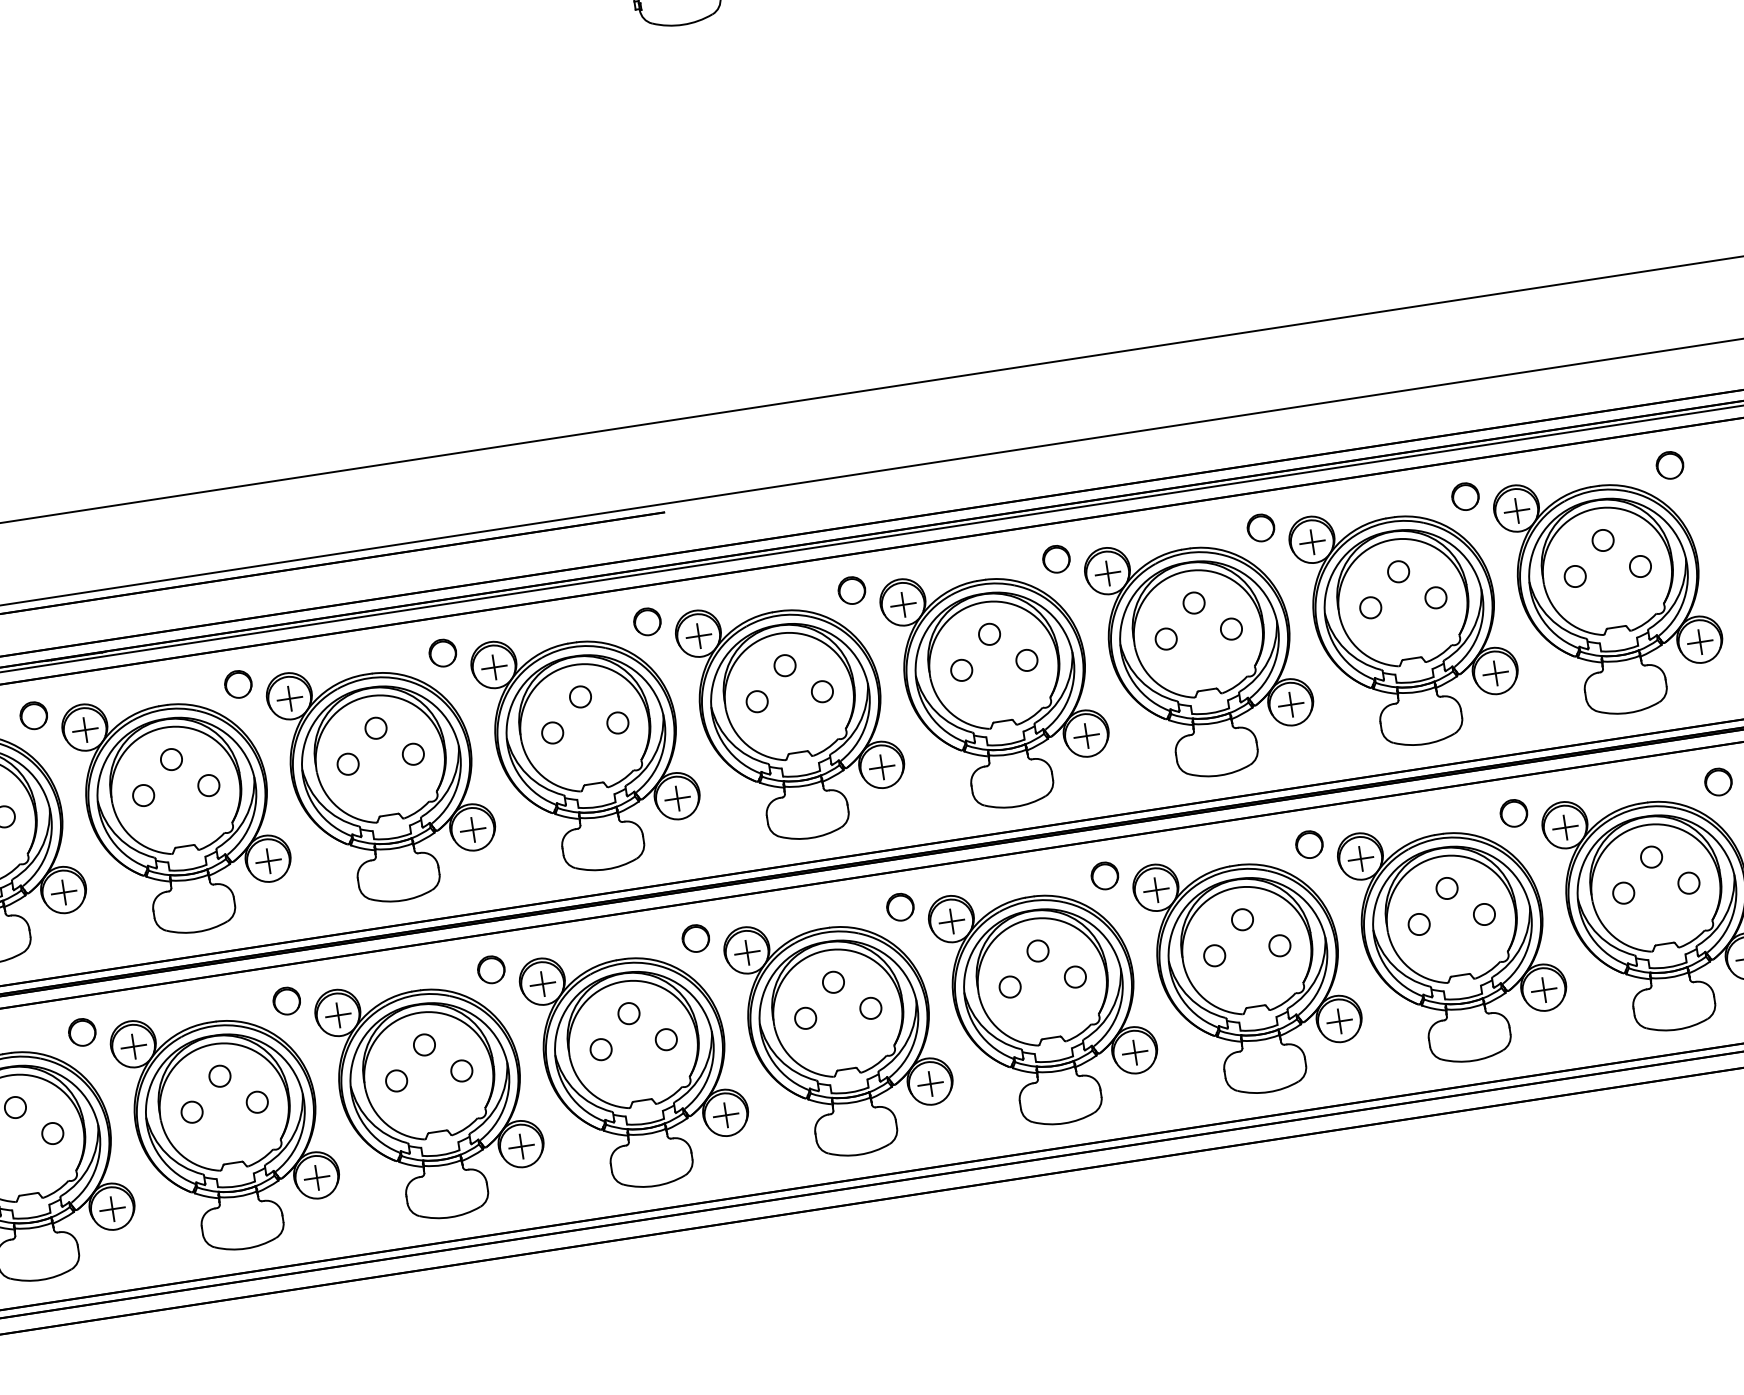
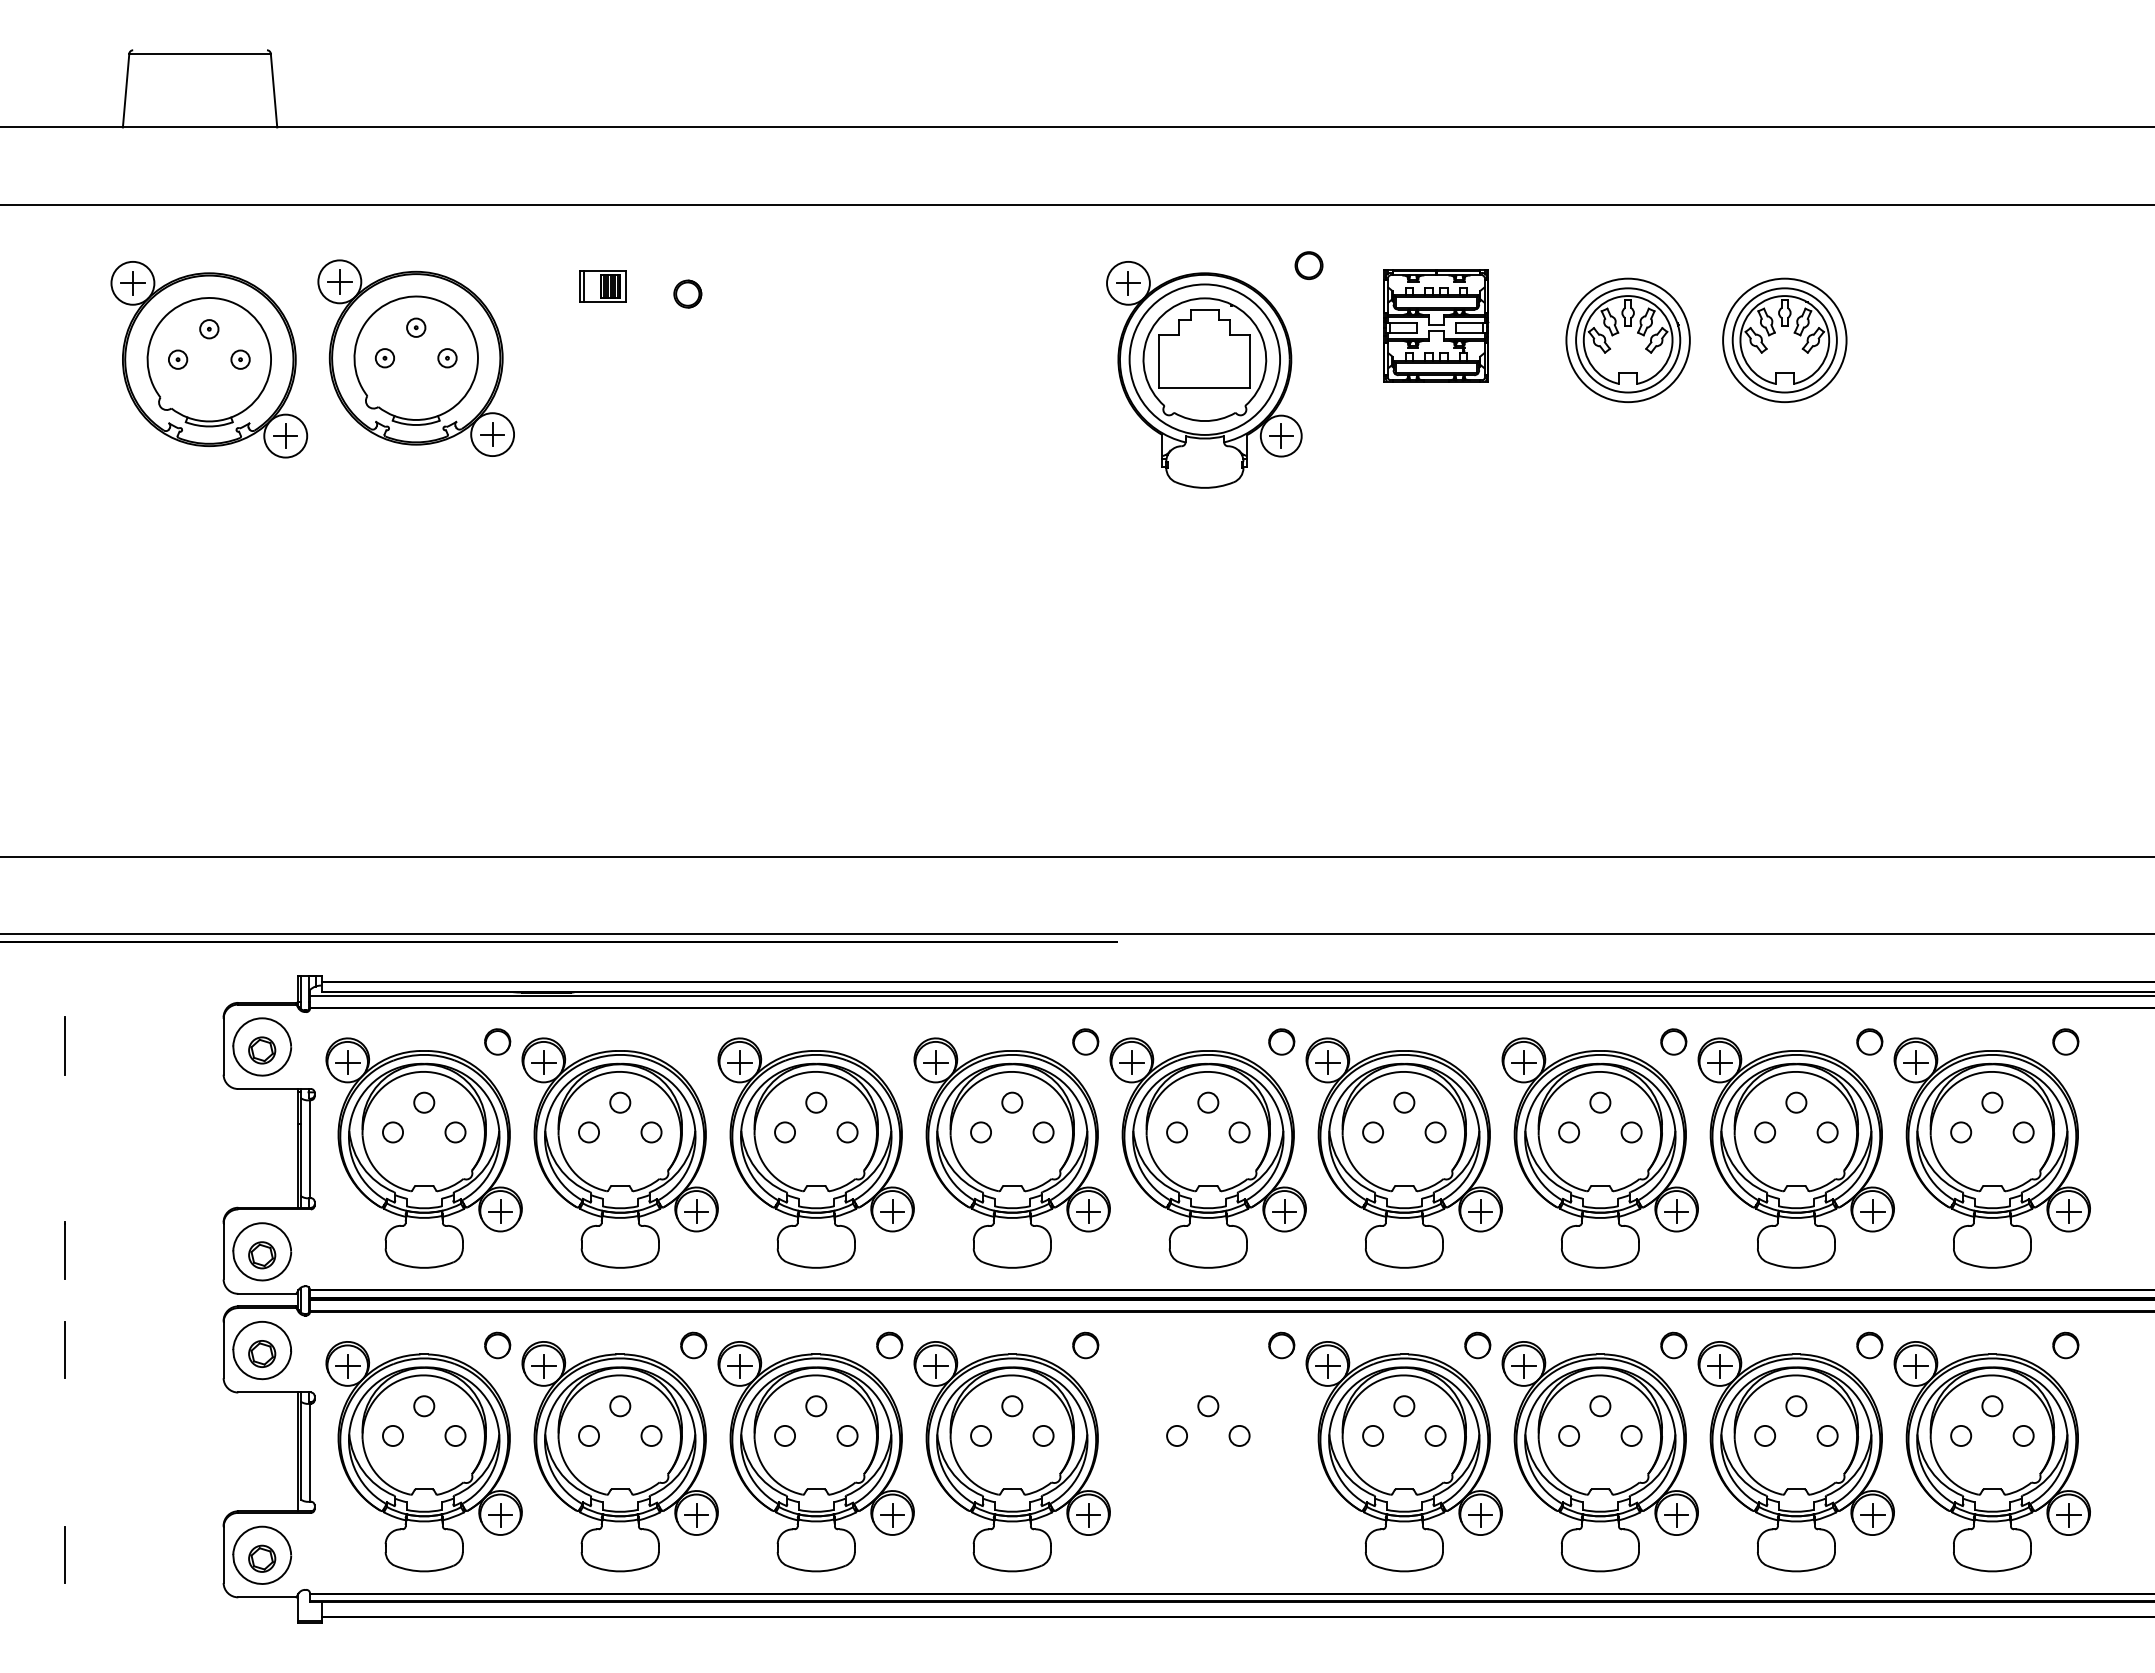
part: (1056, 558) -> (1477, 1041), removed
part: (442, 652) -> (889, 1041), removed
part: (238, 684) -> (693, 1041), removed
part: (840, 1034) -> (1207, 1456), removed

